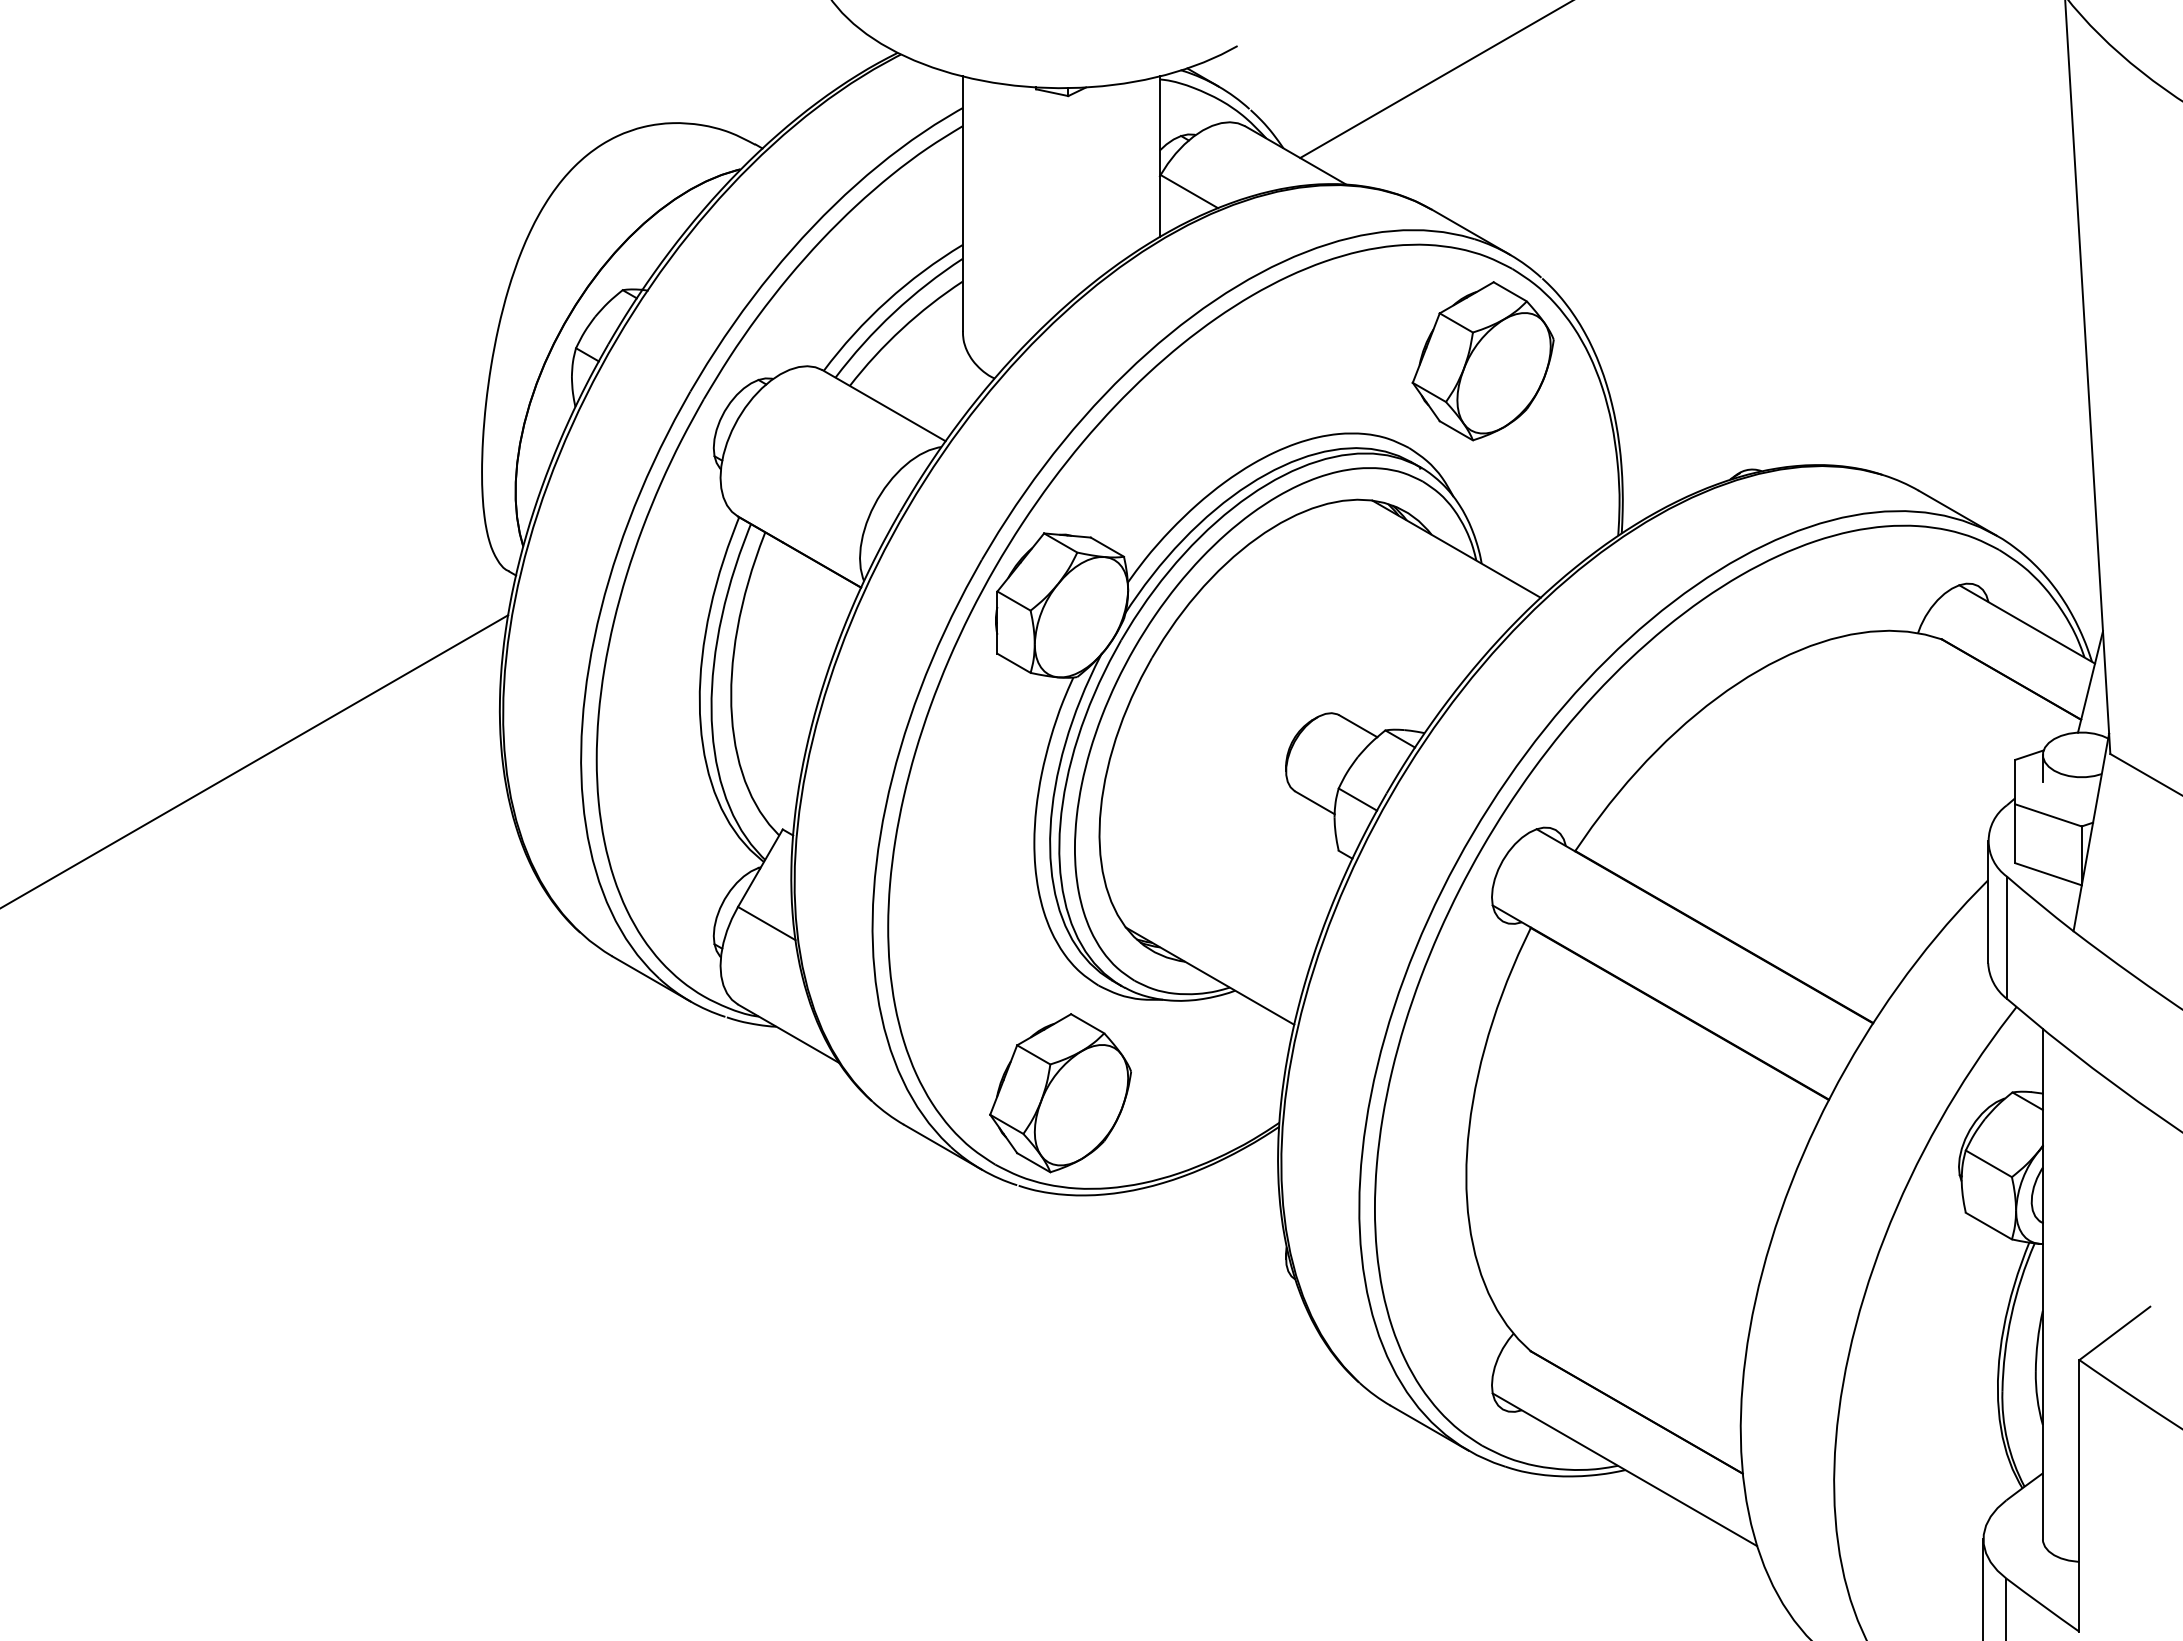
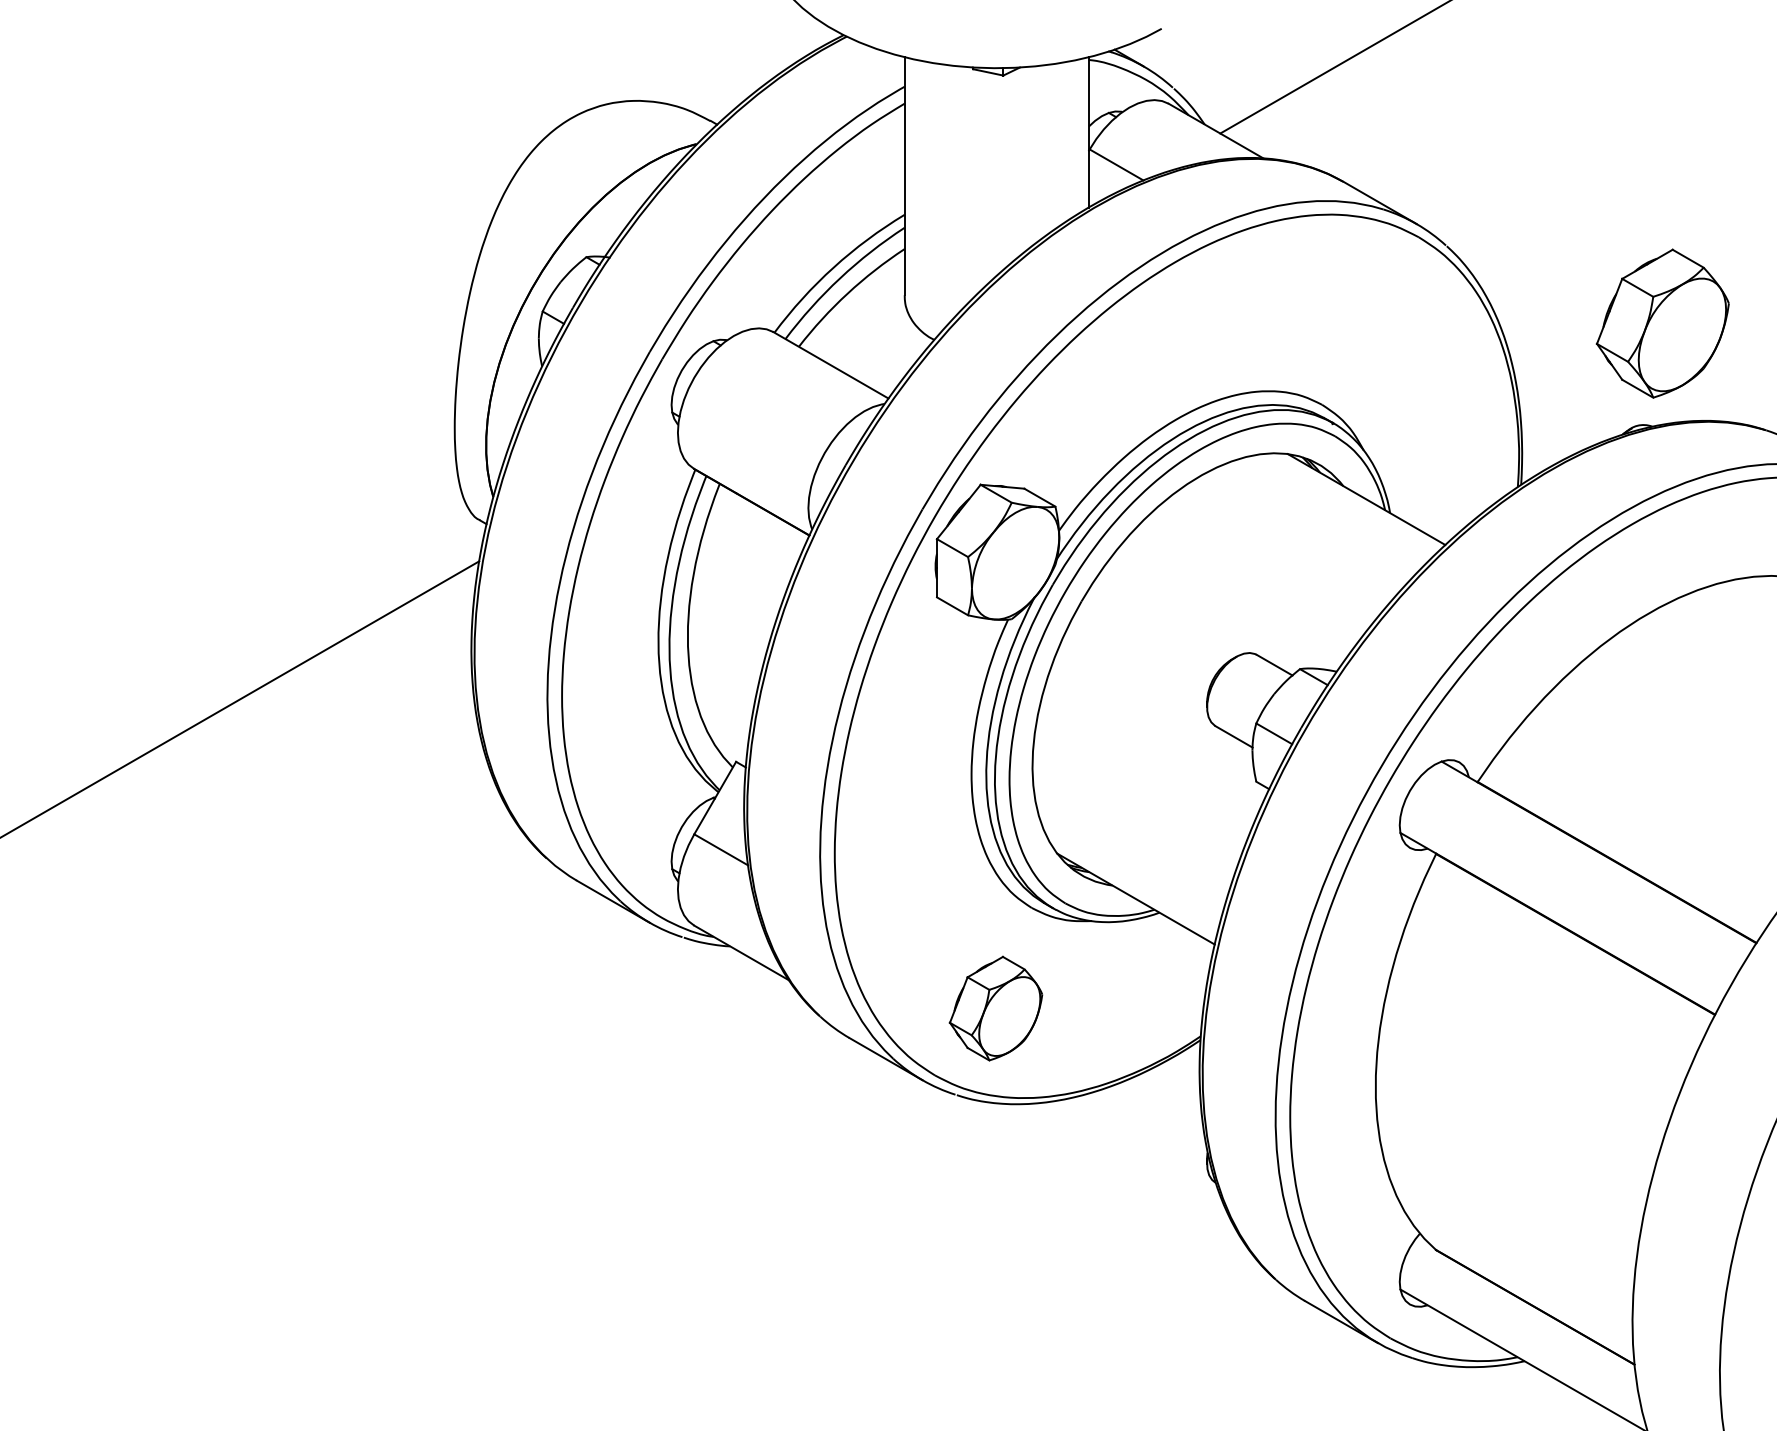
part: (1482, 361) -> (1662, 323), moved
part: (1060, 1093) -> (996, 1008), size x0.7

